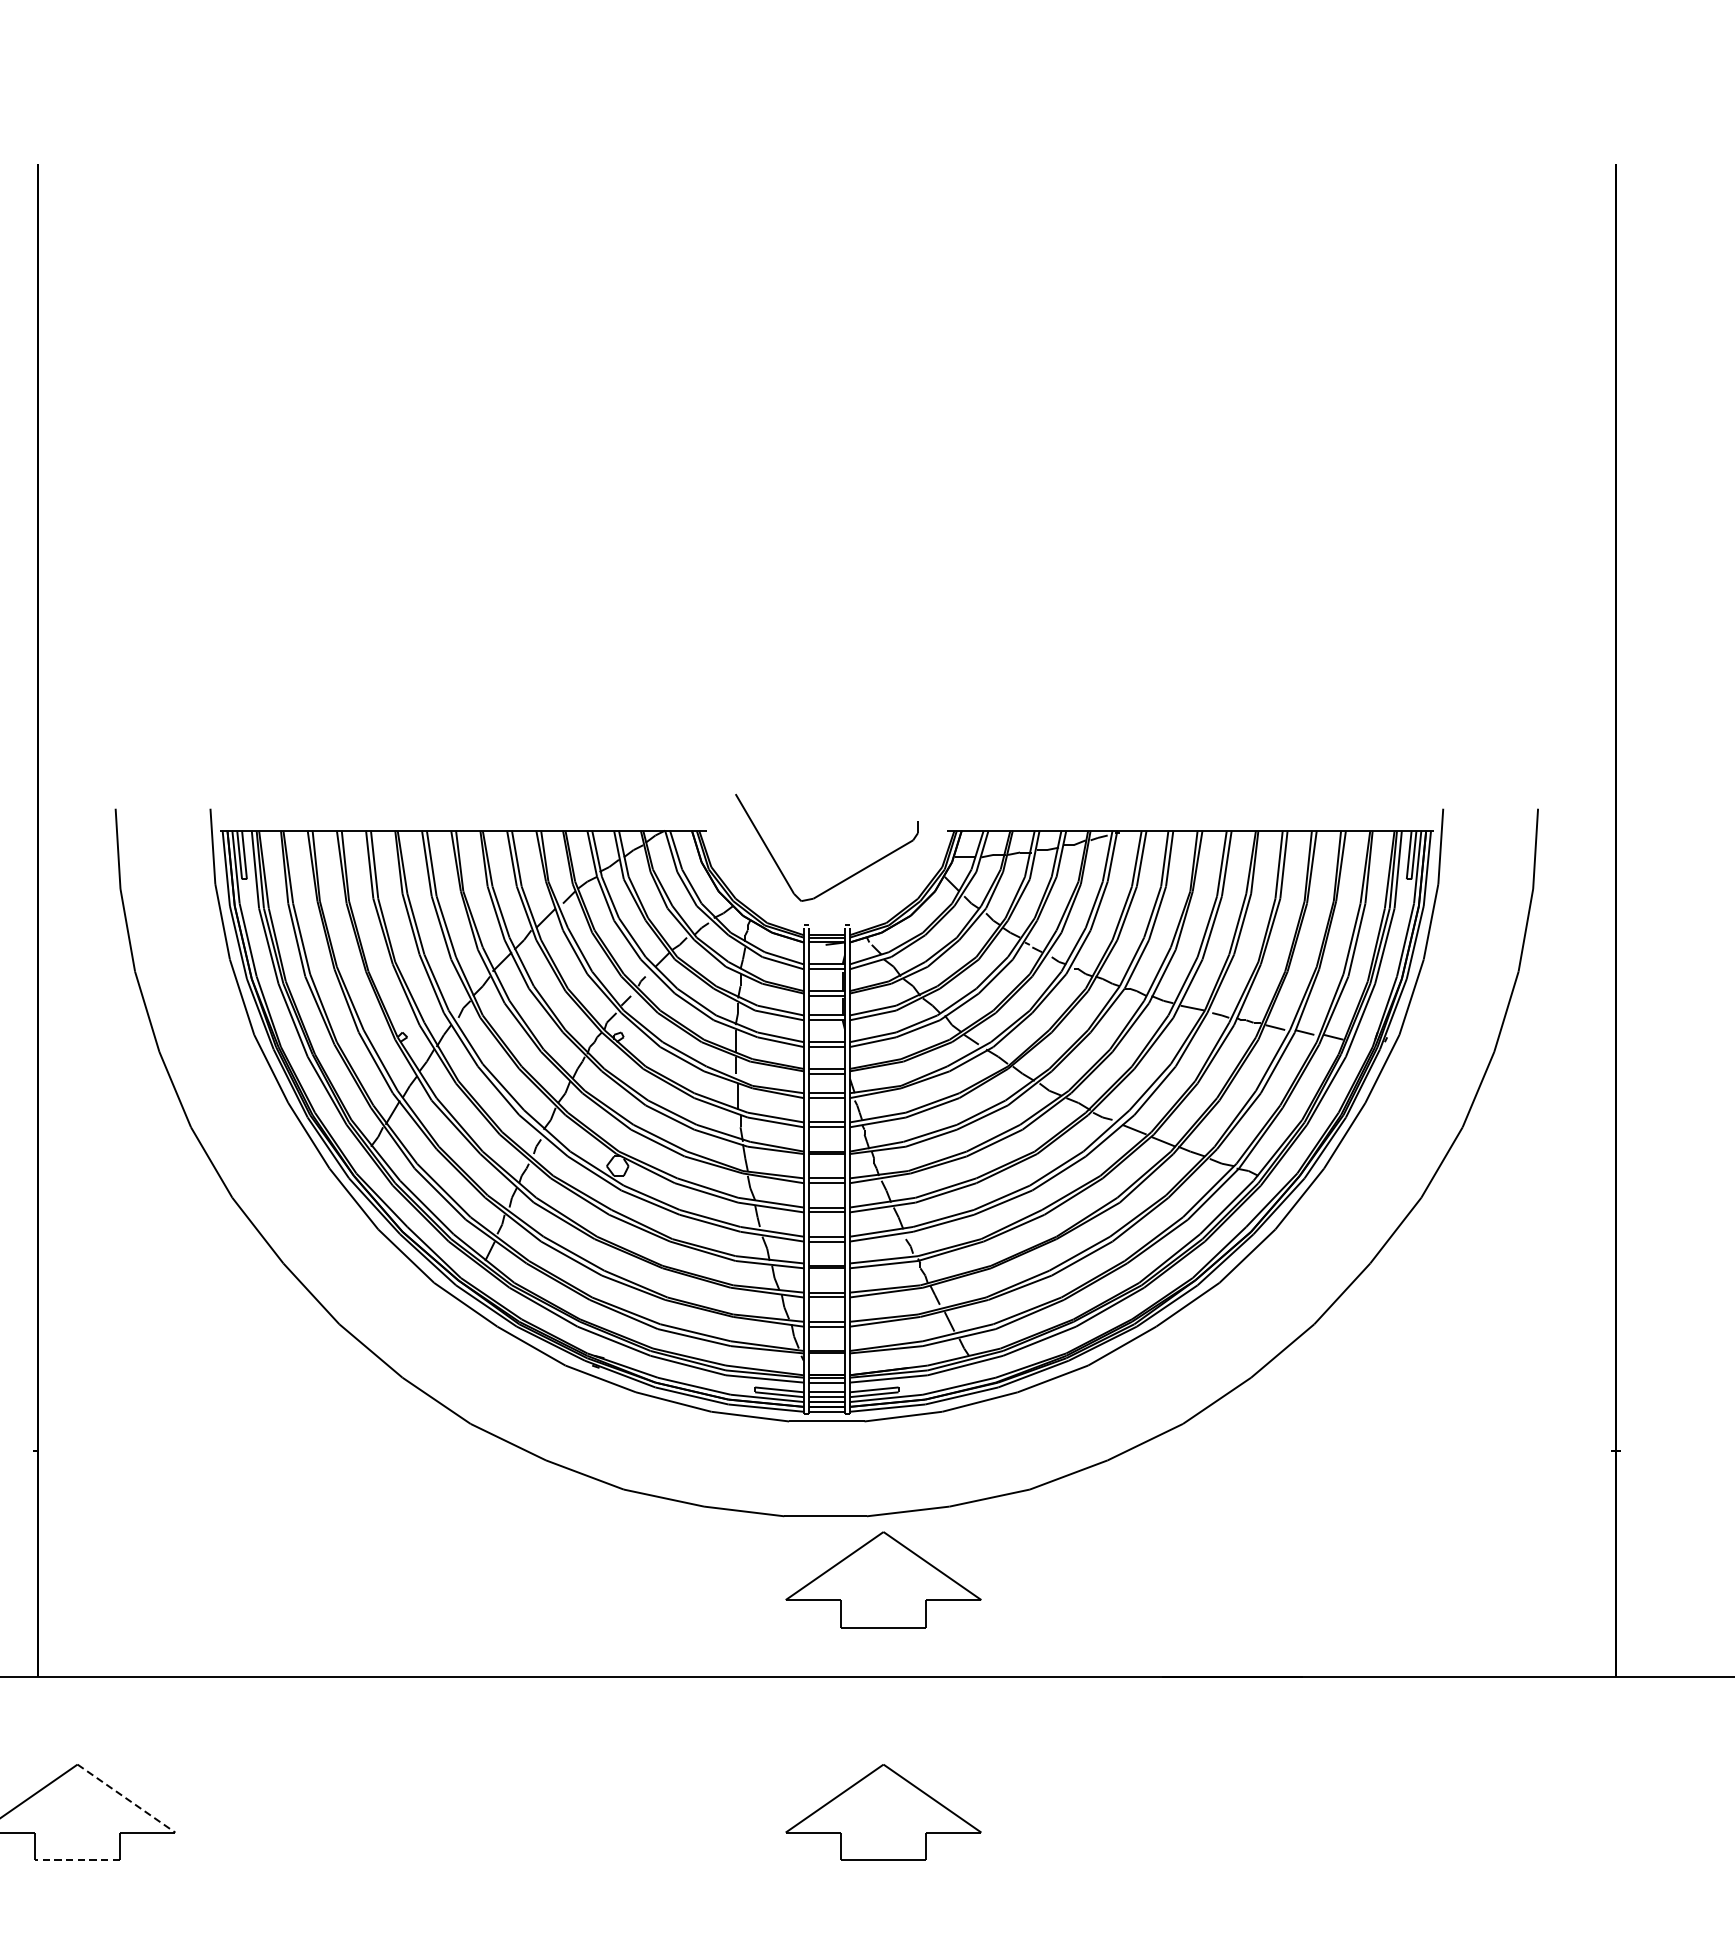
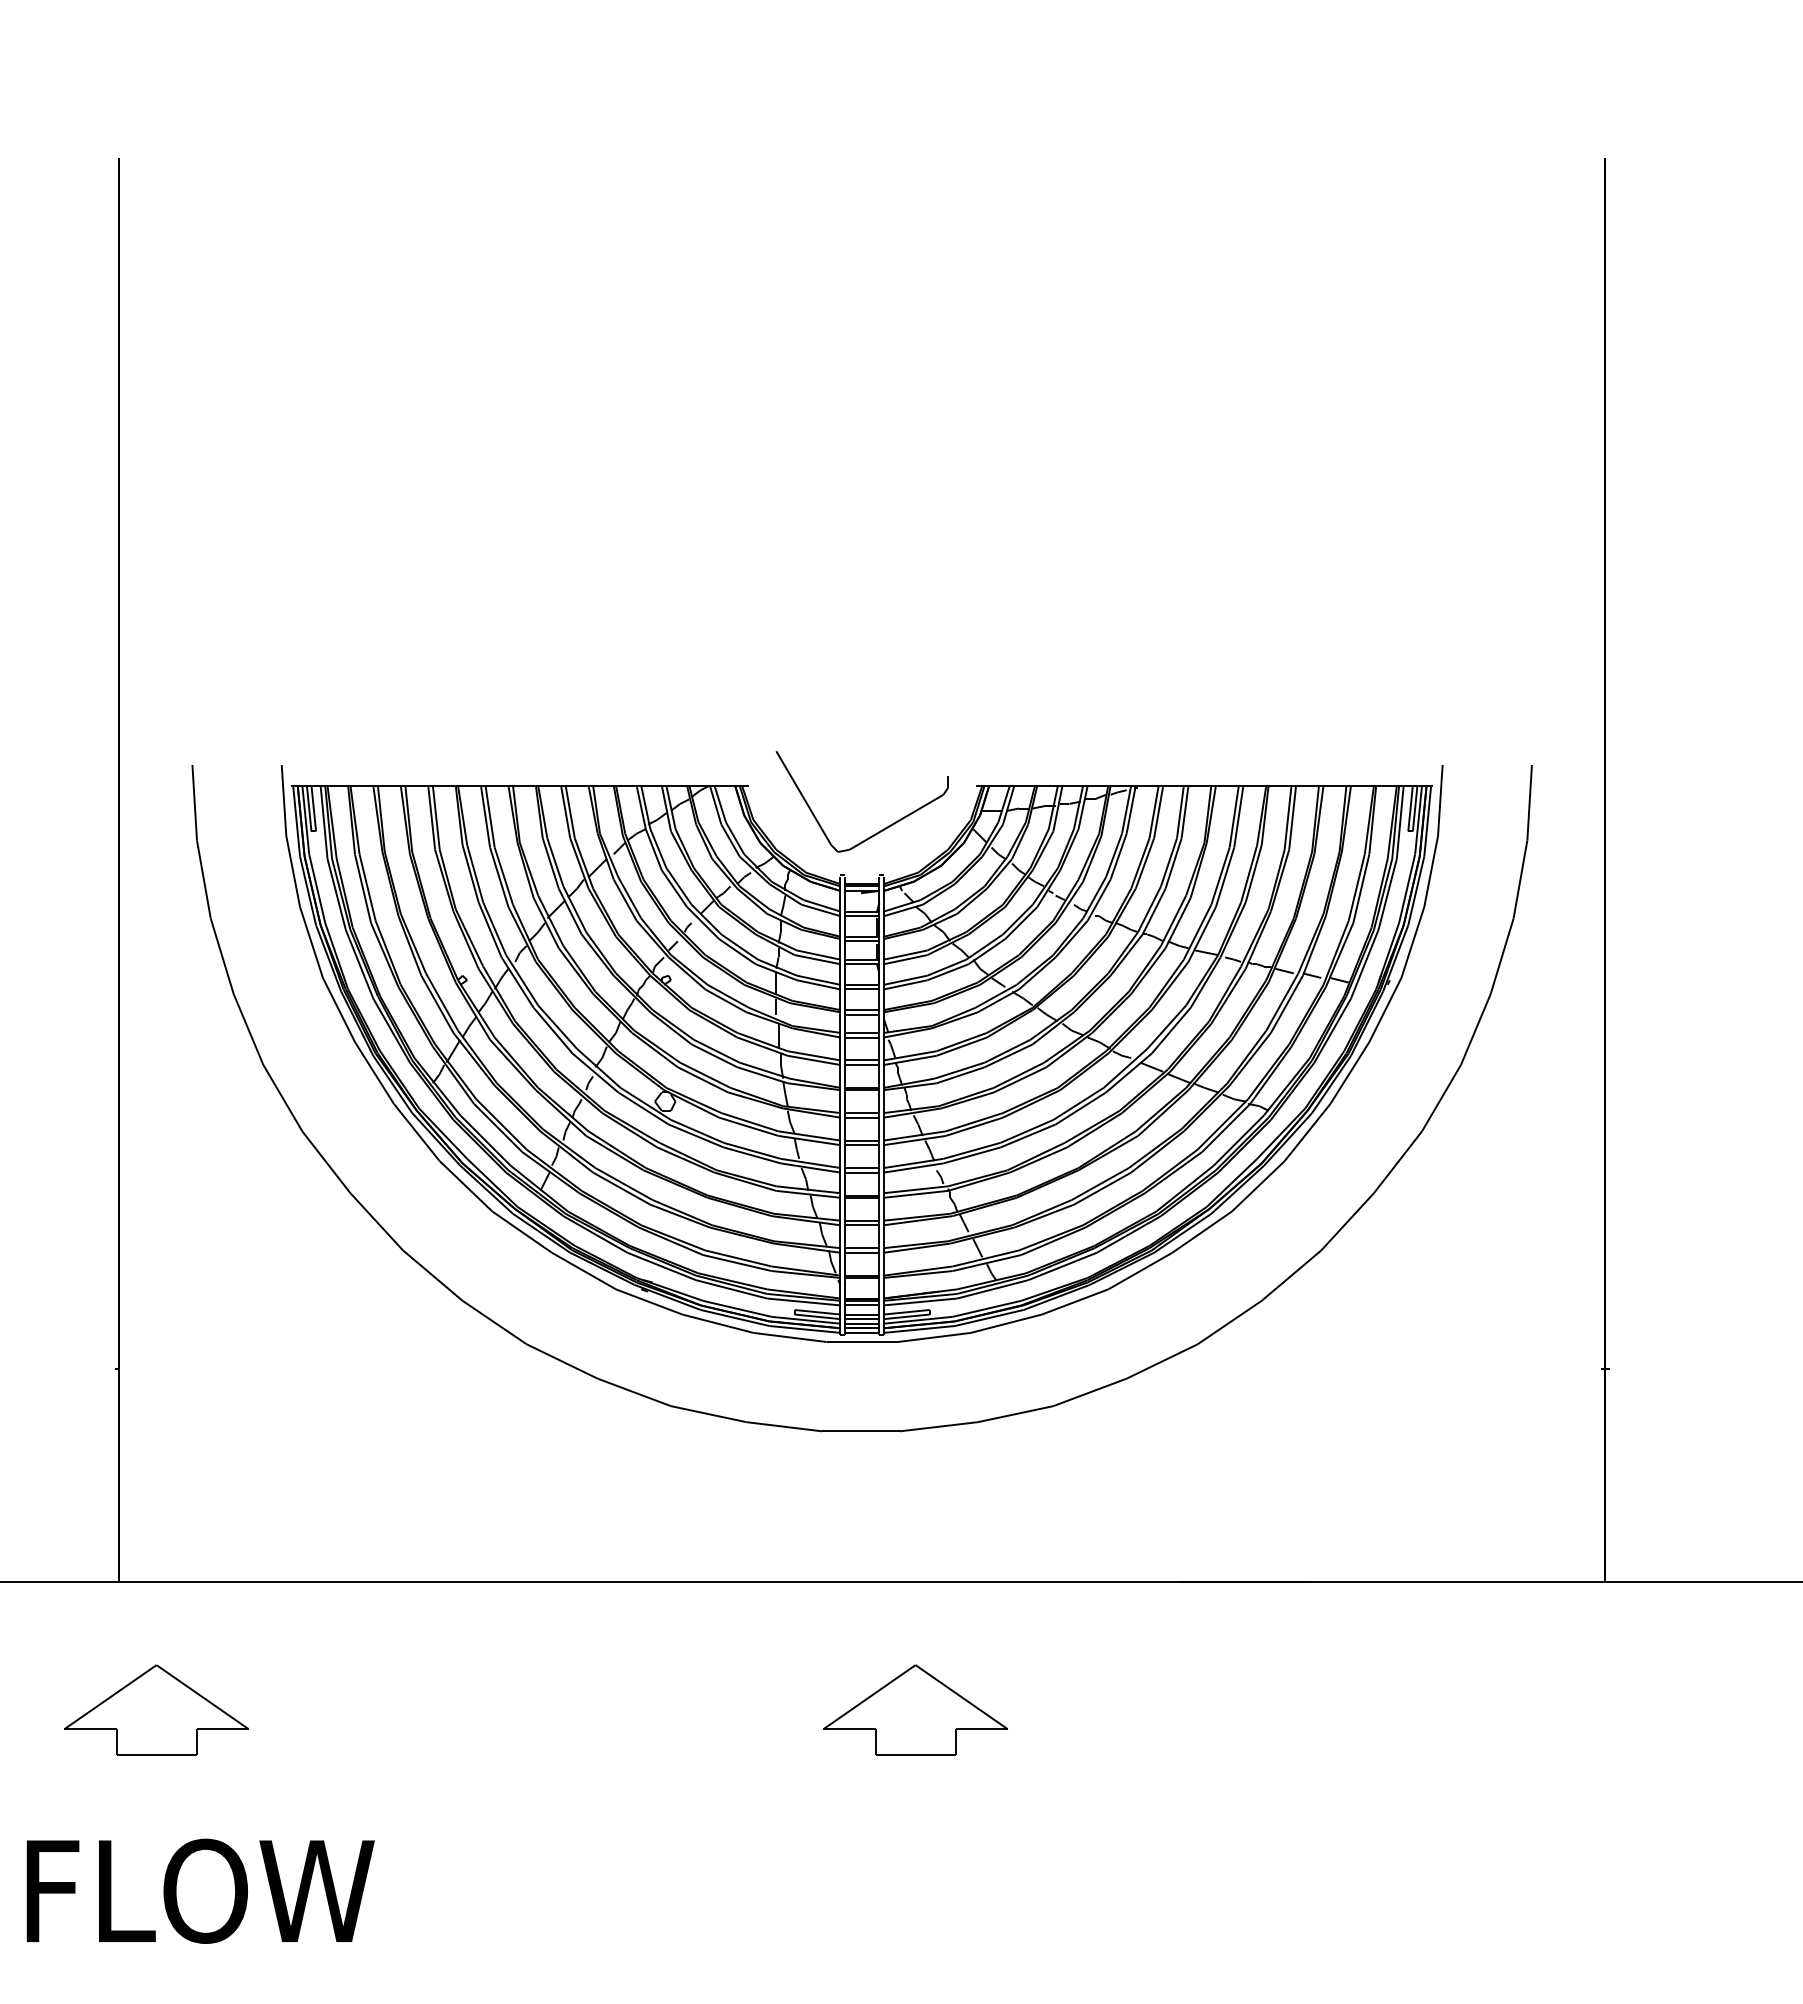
part: (883, 1579) -> (915, 1490), removed
line: (127, 1798) -> (203, 1697), dashed -> solid
line: (77, 1860) -> (156, 1755), dashed -> solid

